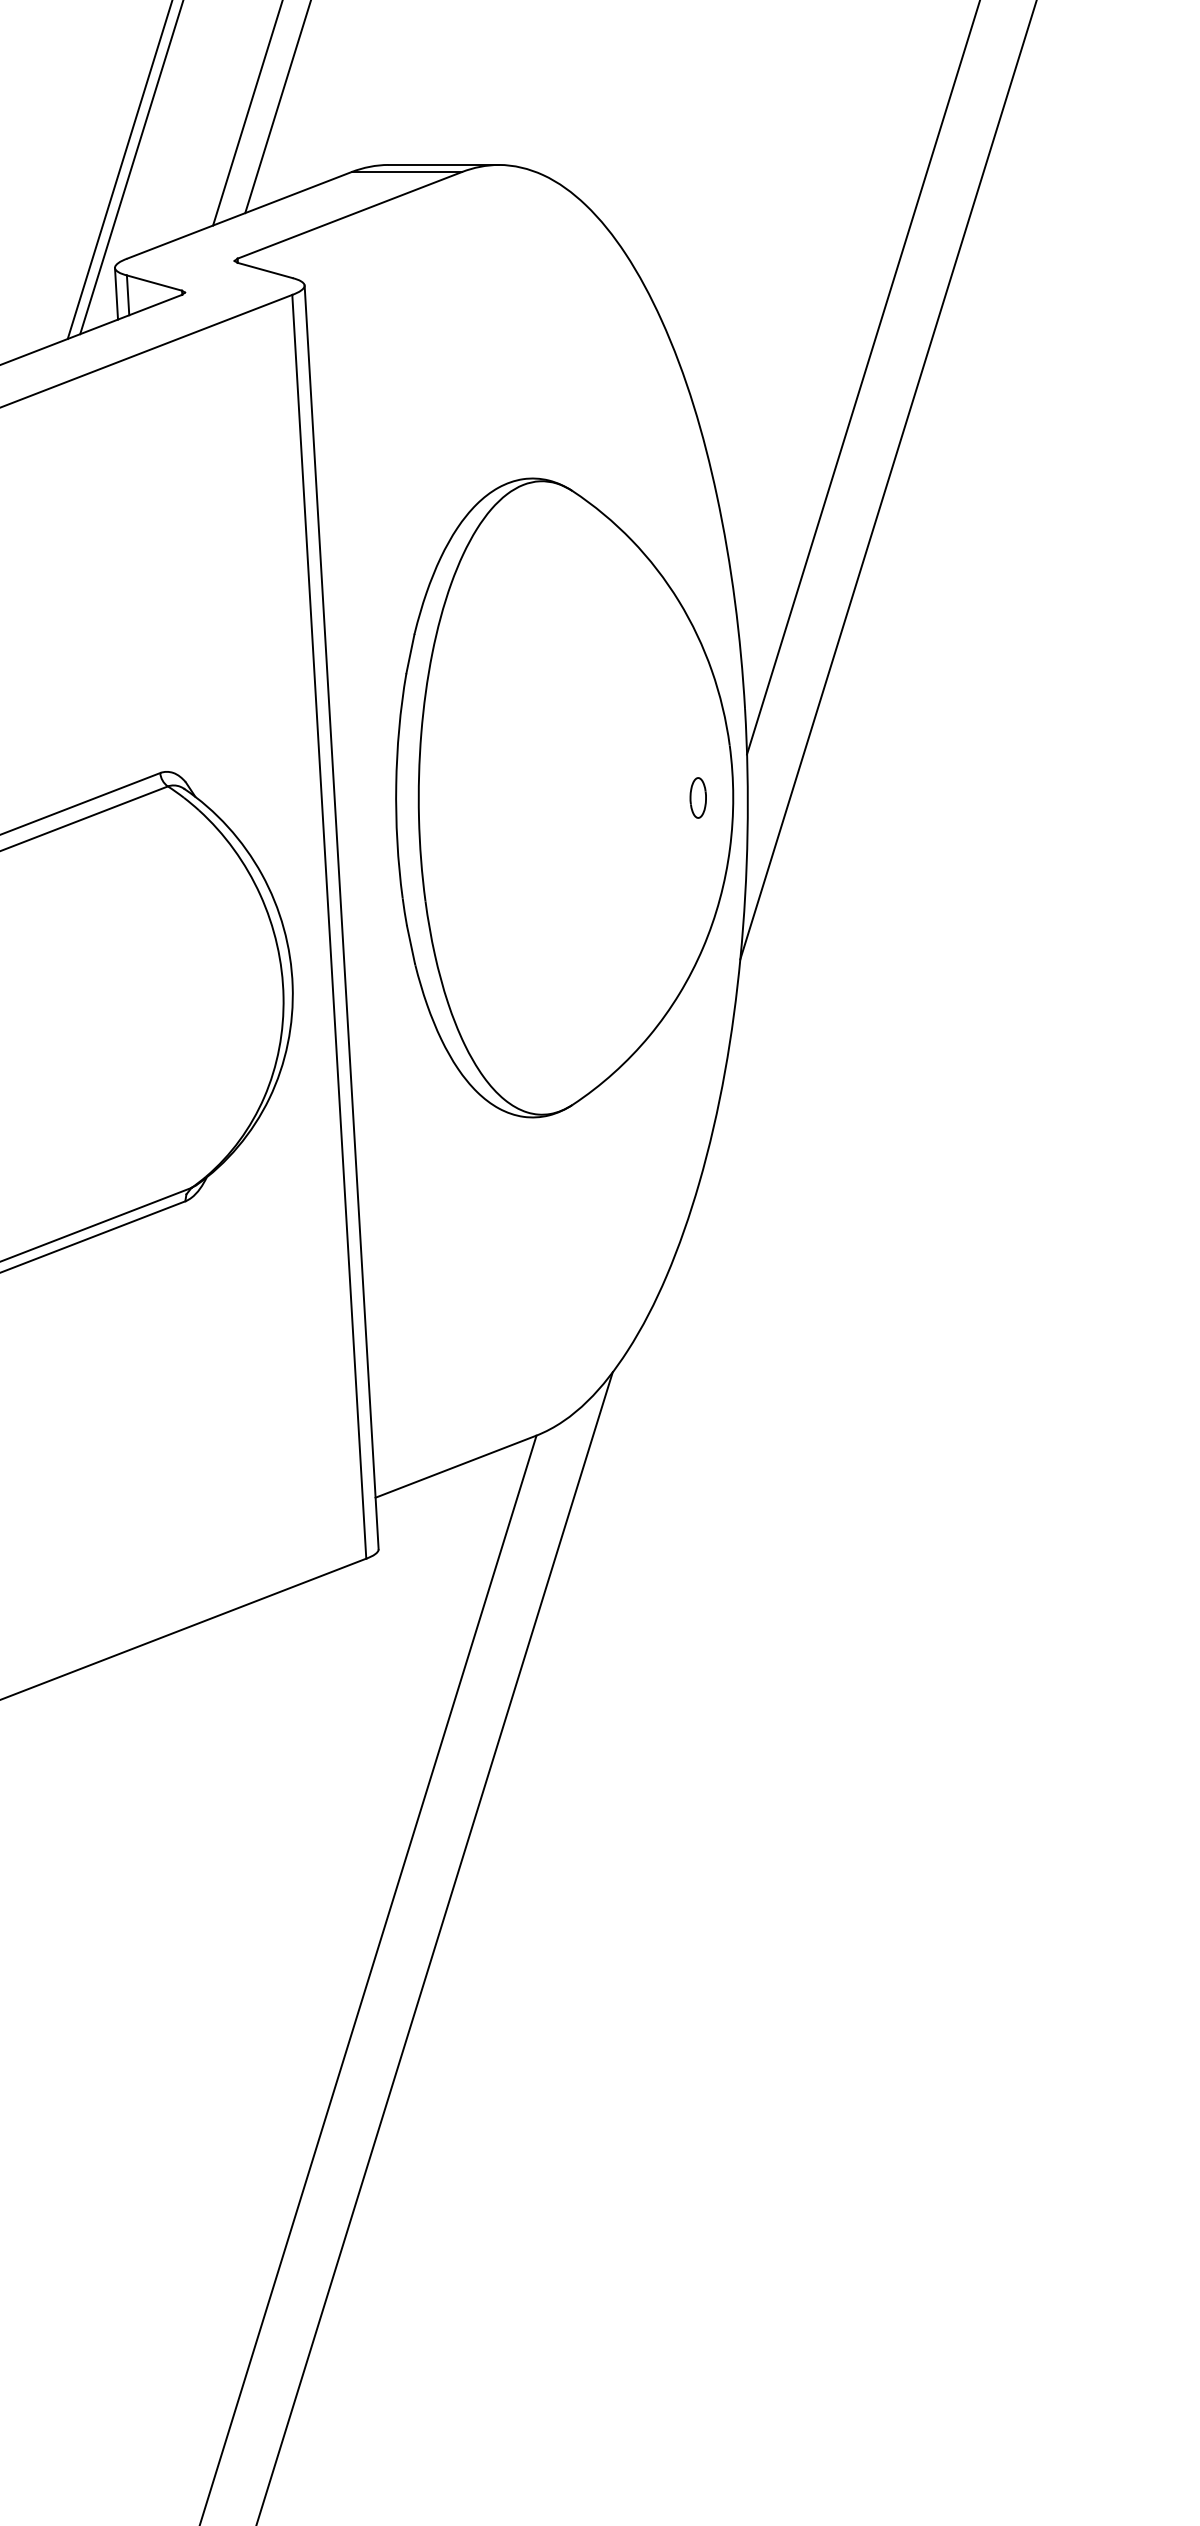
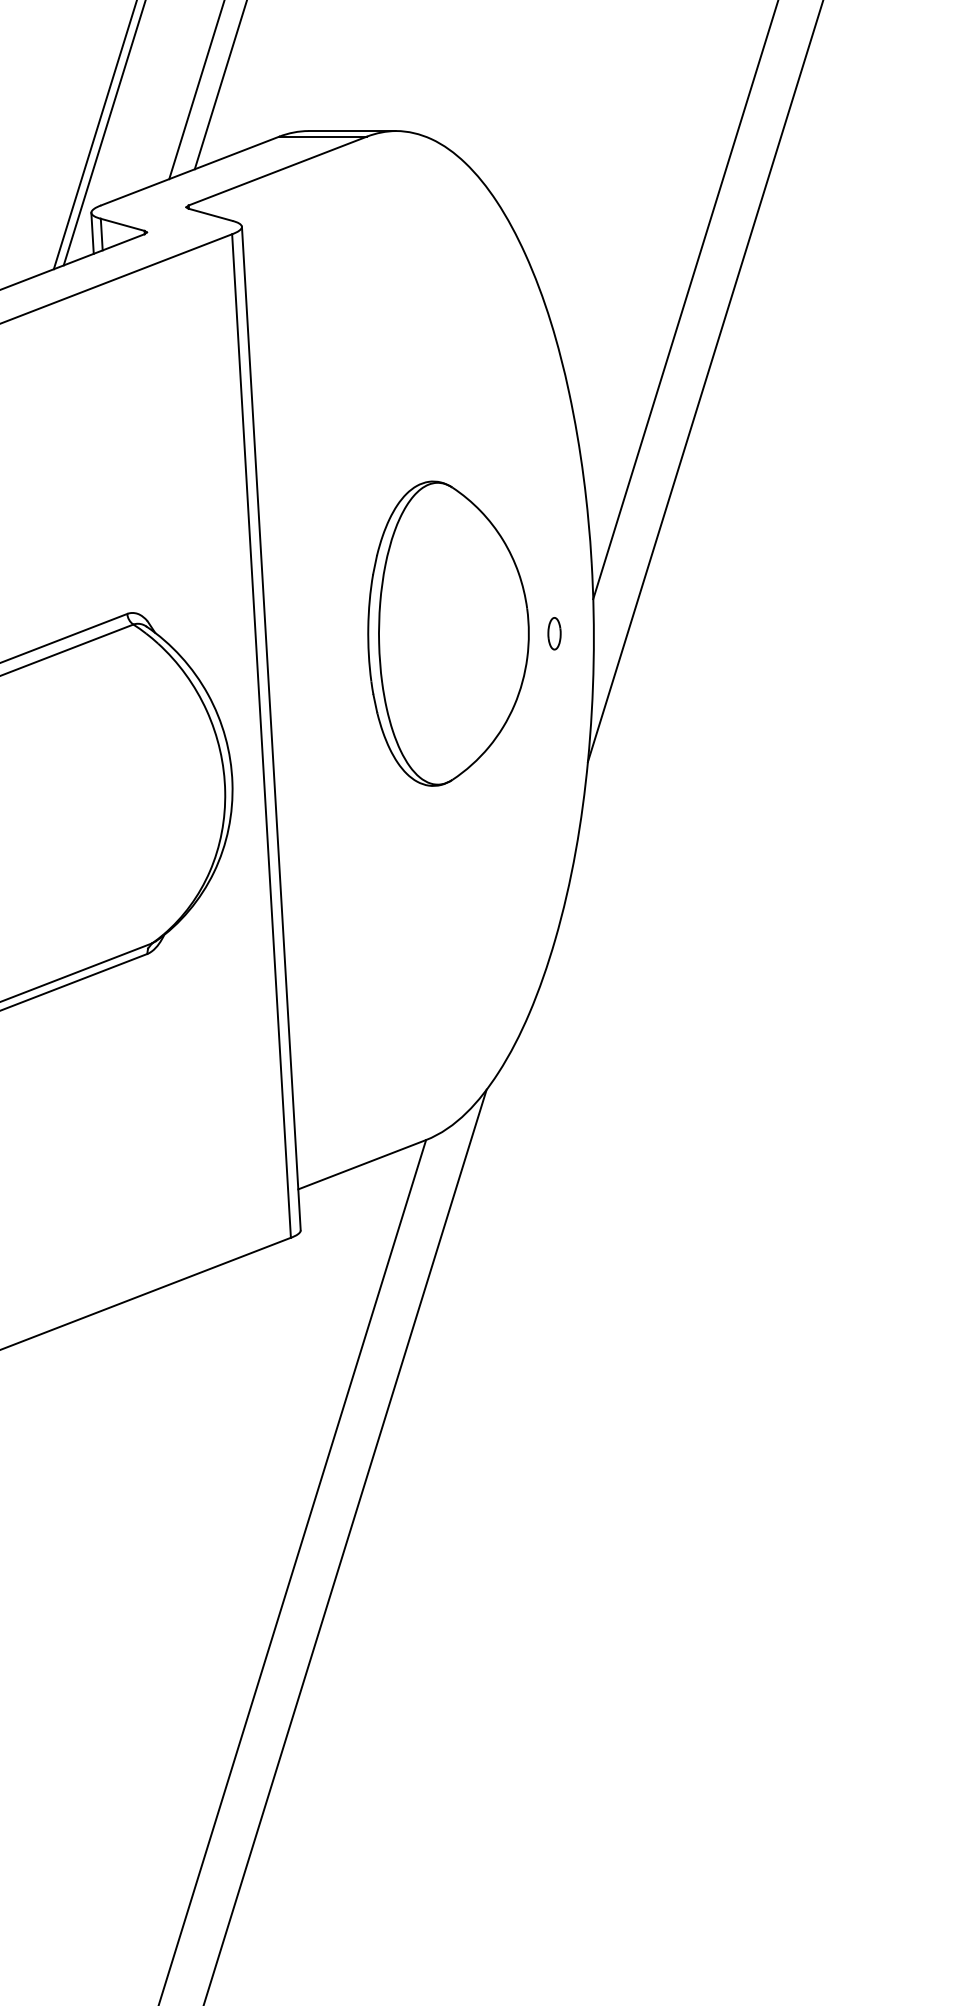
part: (564, 797) -> (448, 633), size x0.6

